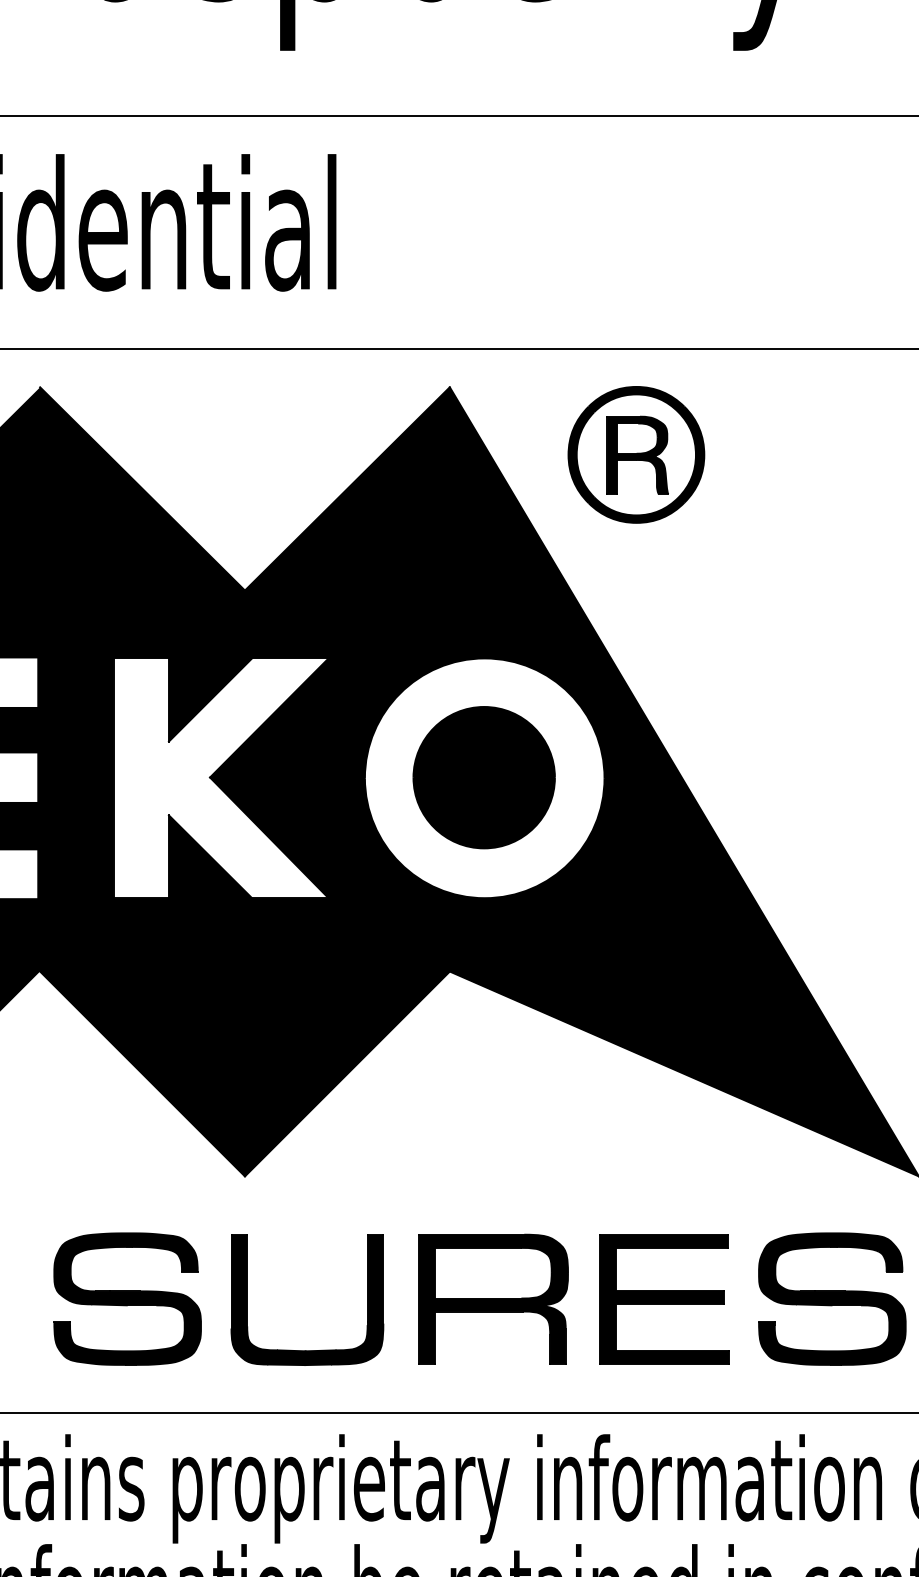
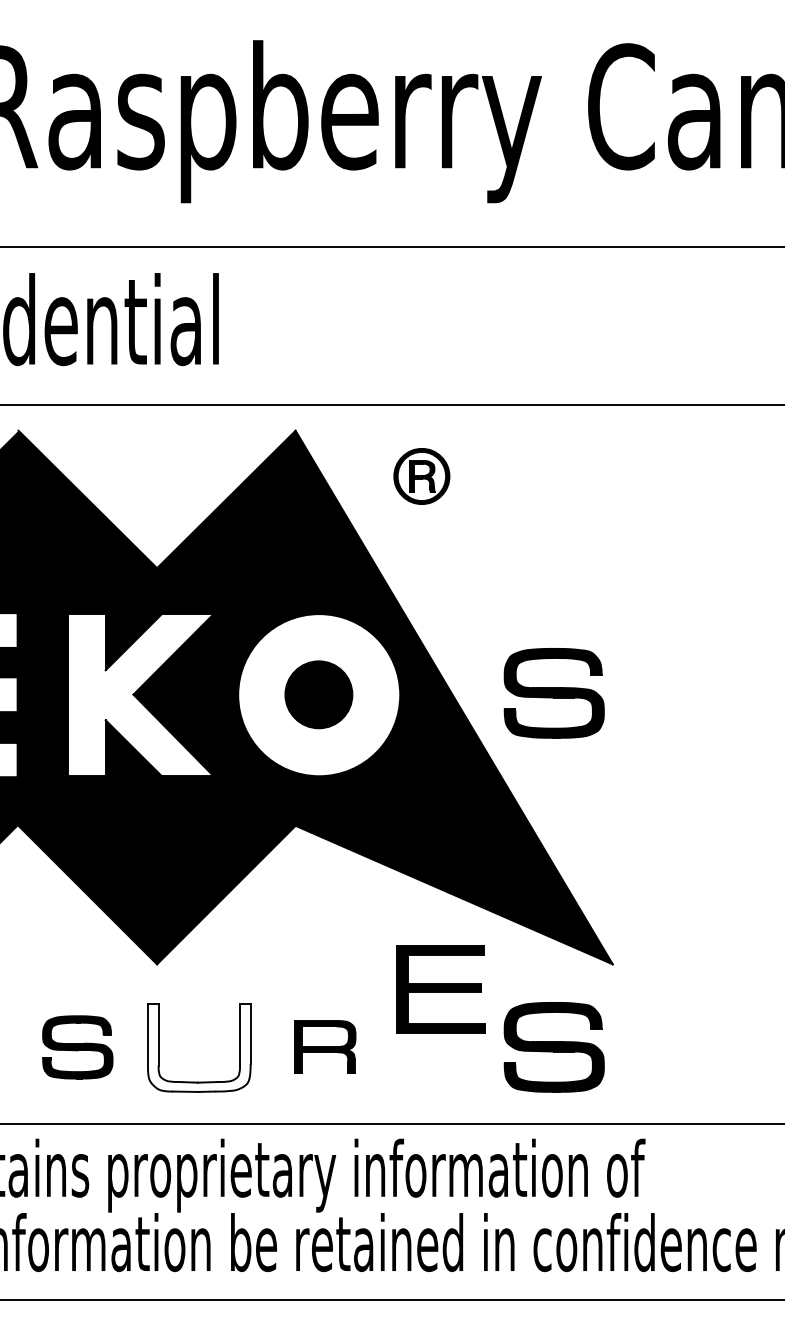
part: (635, 454) -> (421, 476), size x0.6
part: (831, 775) -> (553, 693), added
part: (483, 777) -> (318, 694), size x0.7
part: (494, 1297) -> (325, 1046), size x0.6
part: (127, 1299) -> (77, 1047), size x0.7
fill: (306, 1299) -> (198, 1047), removed
part: (664, 1299) -> (440, 989), moved

